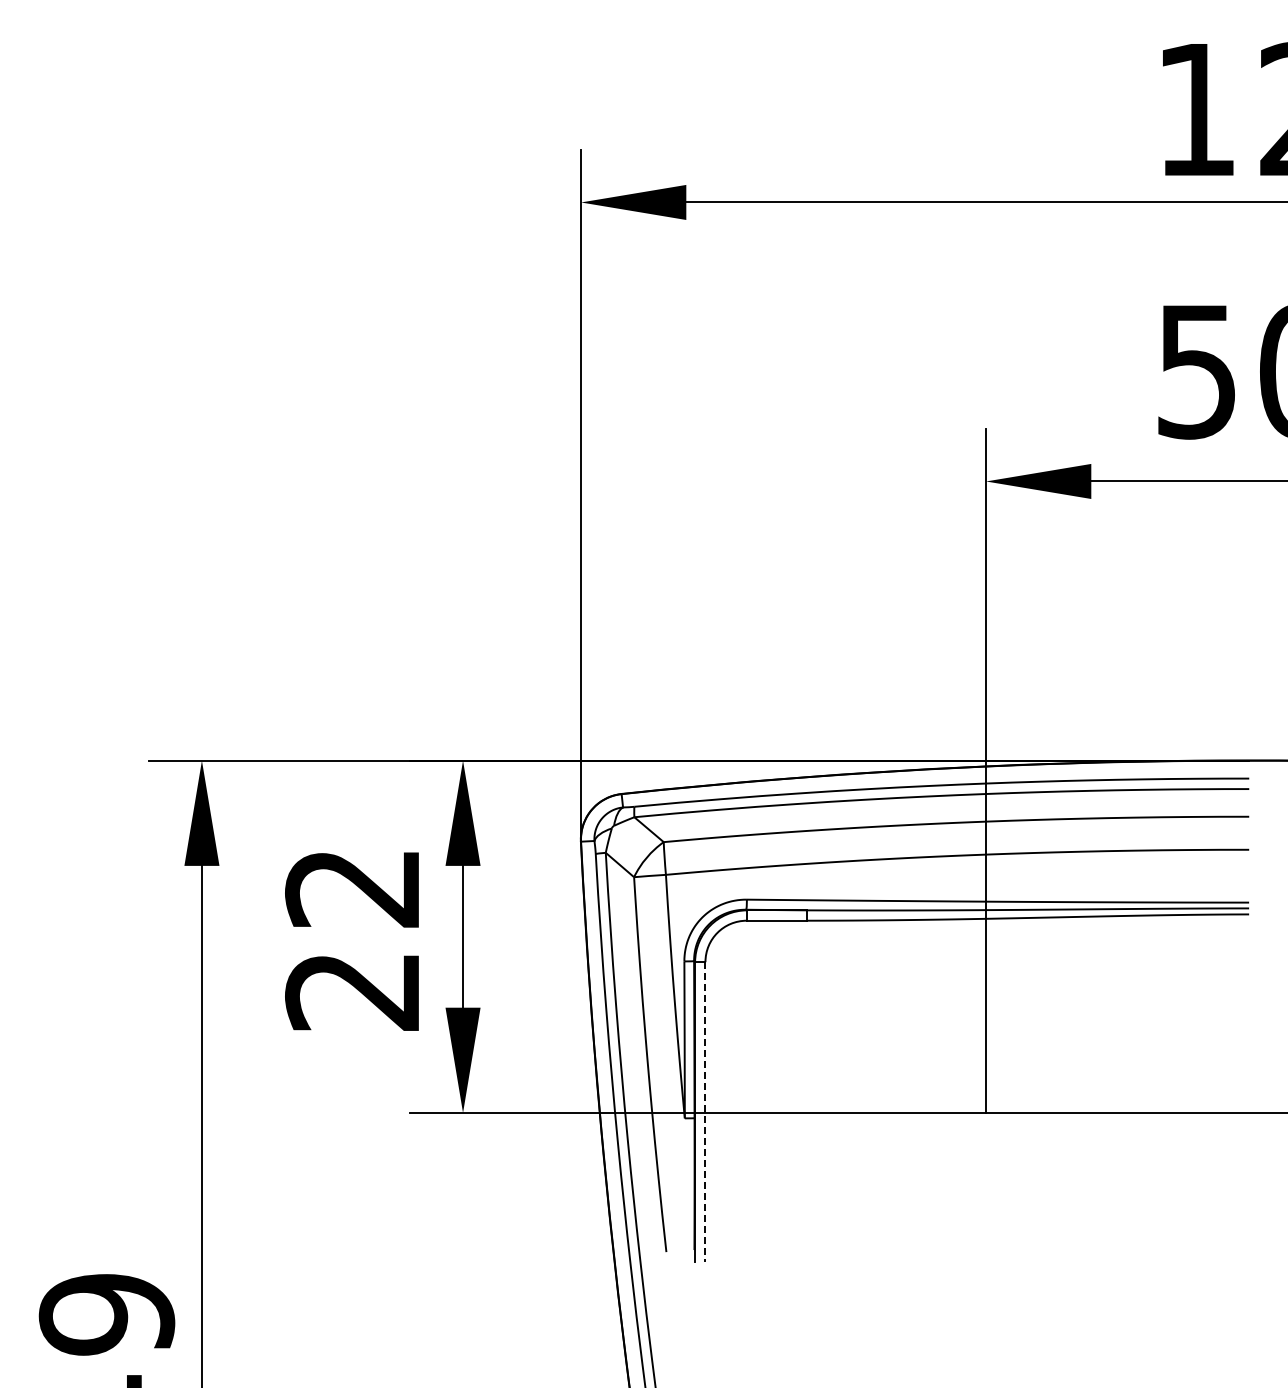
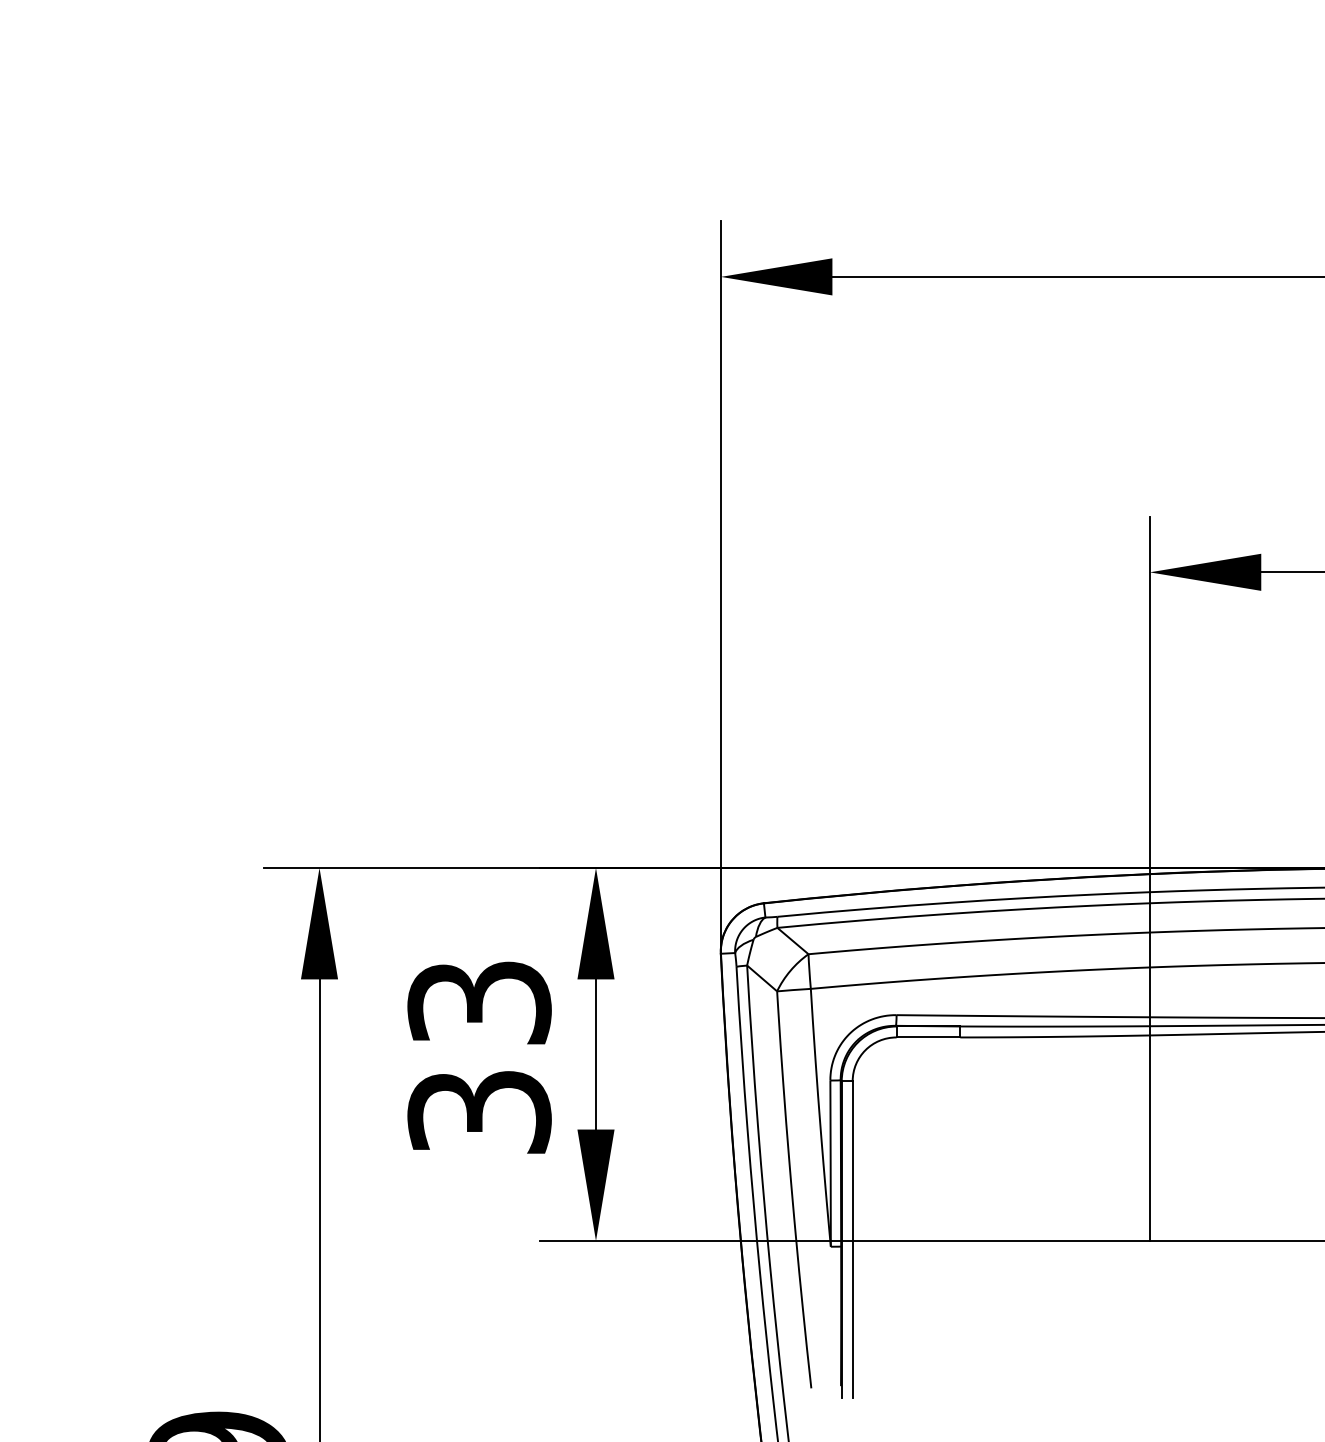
text: (353, 939) -> (479, 1057), 22 -> 33
line: (705, 1111) -> (852, 1239), dashed -> solid

